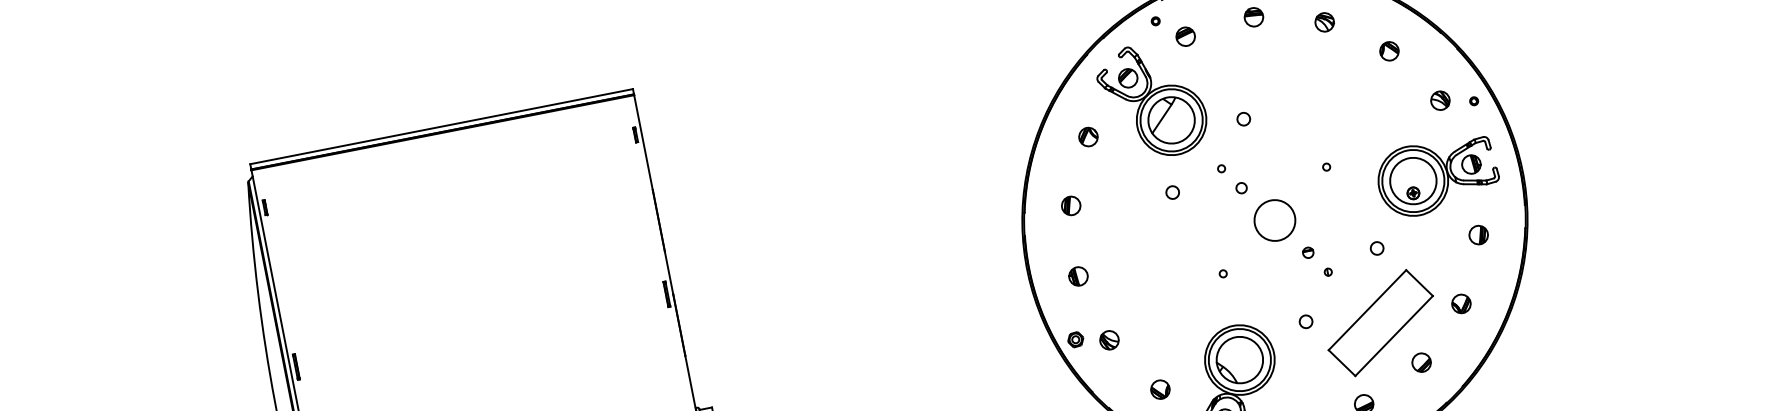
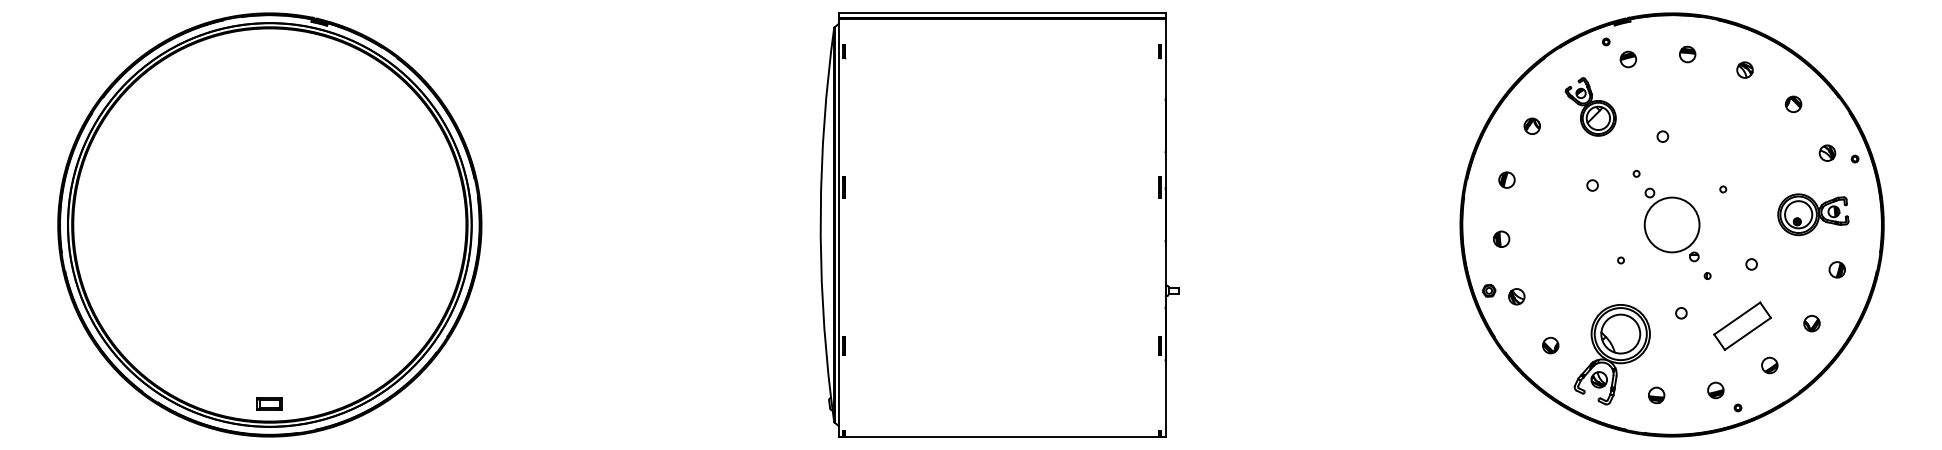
part: (1152, 100) -> (1590, 106), size x0.6
part: (1438, 175) -> (1813, 214), size x0.7
circle: (1275, 219) -> (1672, 224), size x1.6
part: (1380, 322) -> (1742, 325), size x0.6

